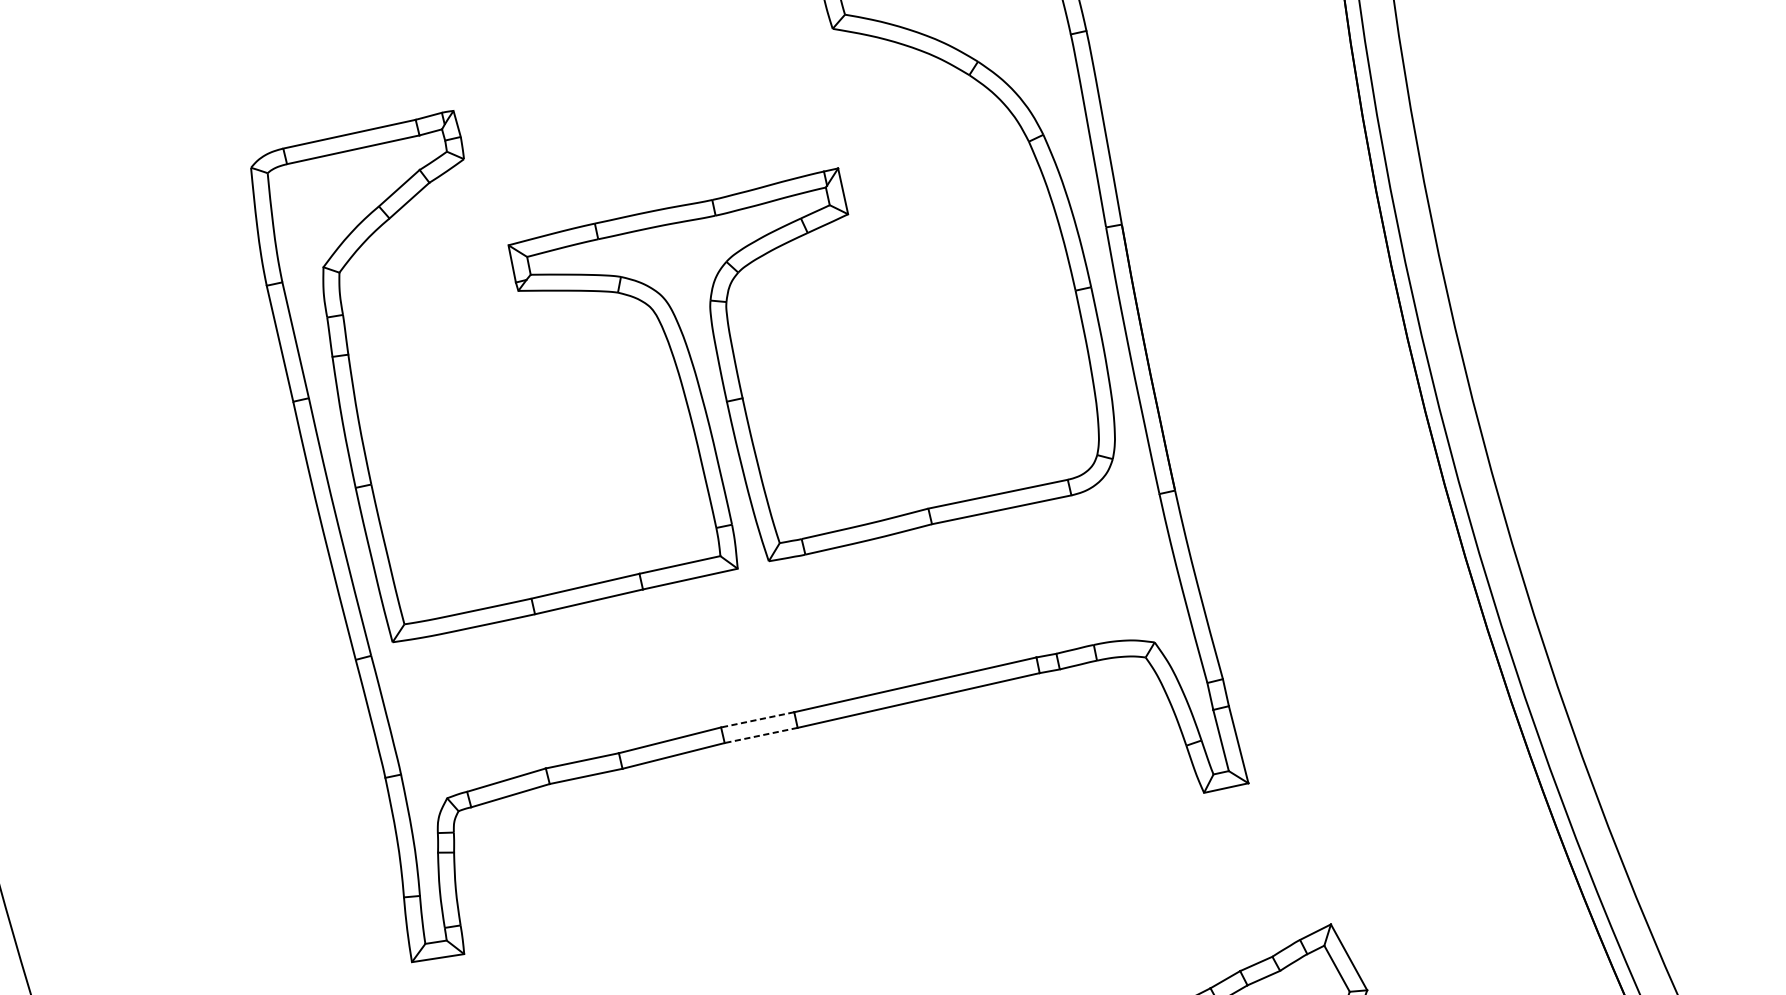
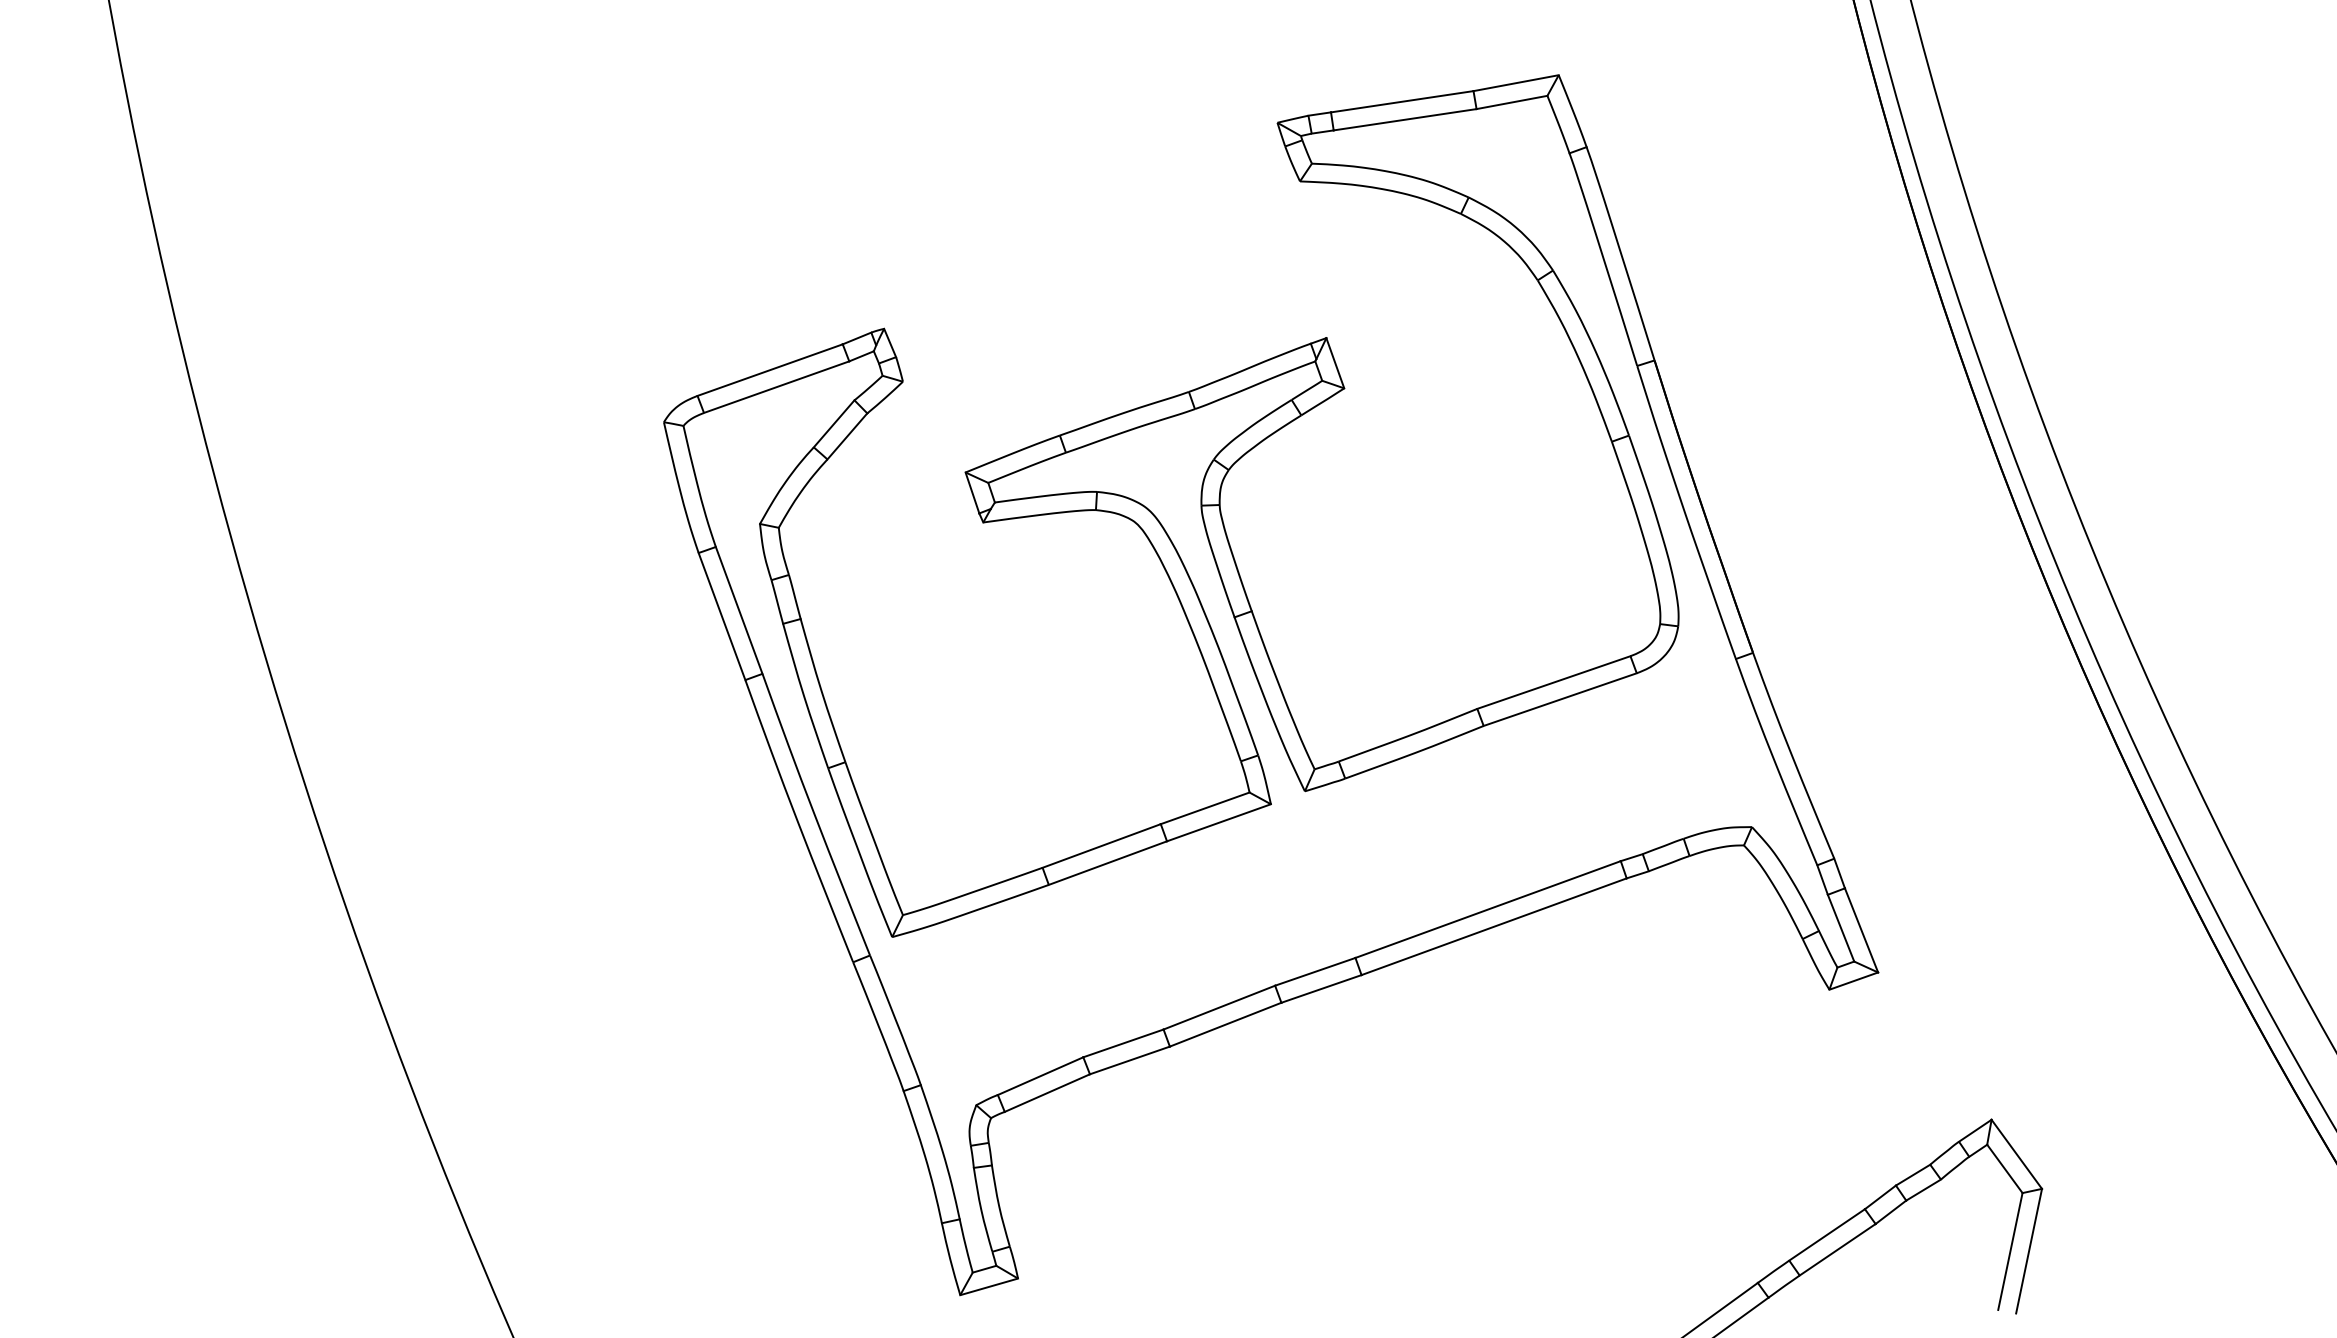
line: (757, 719) -> (1315, 971), dashed -> solid
line: (761, 735) -> (1321, 989), dashed -> solid

